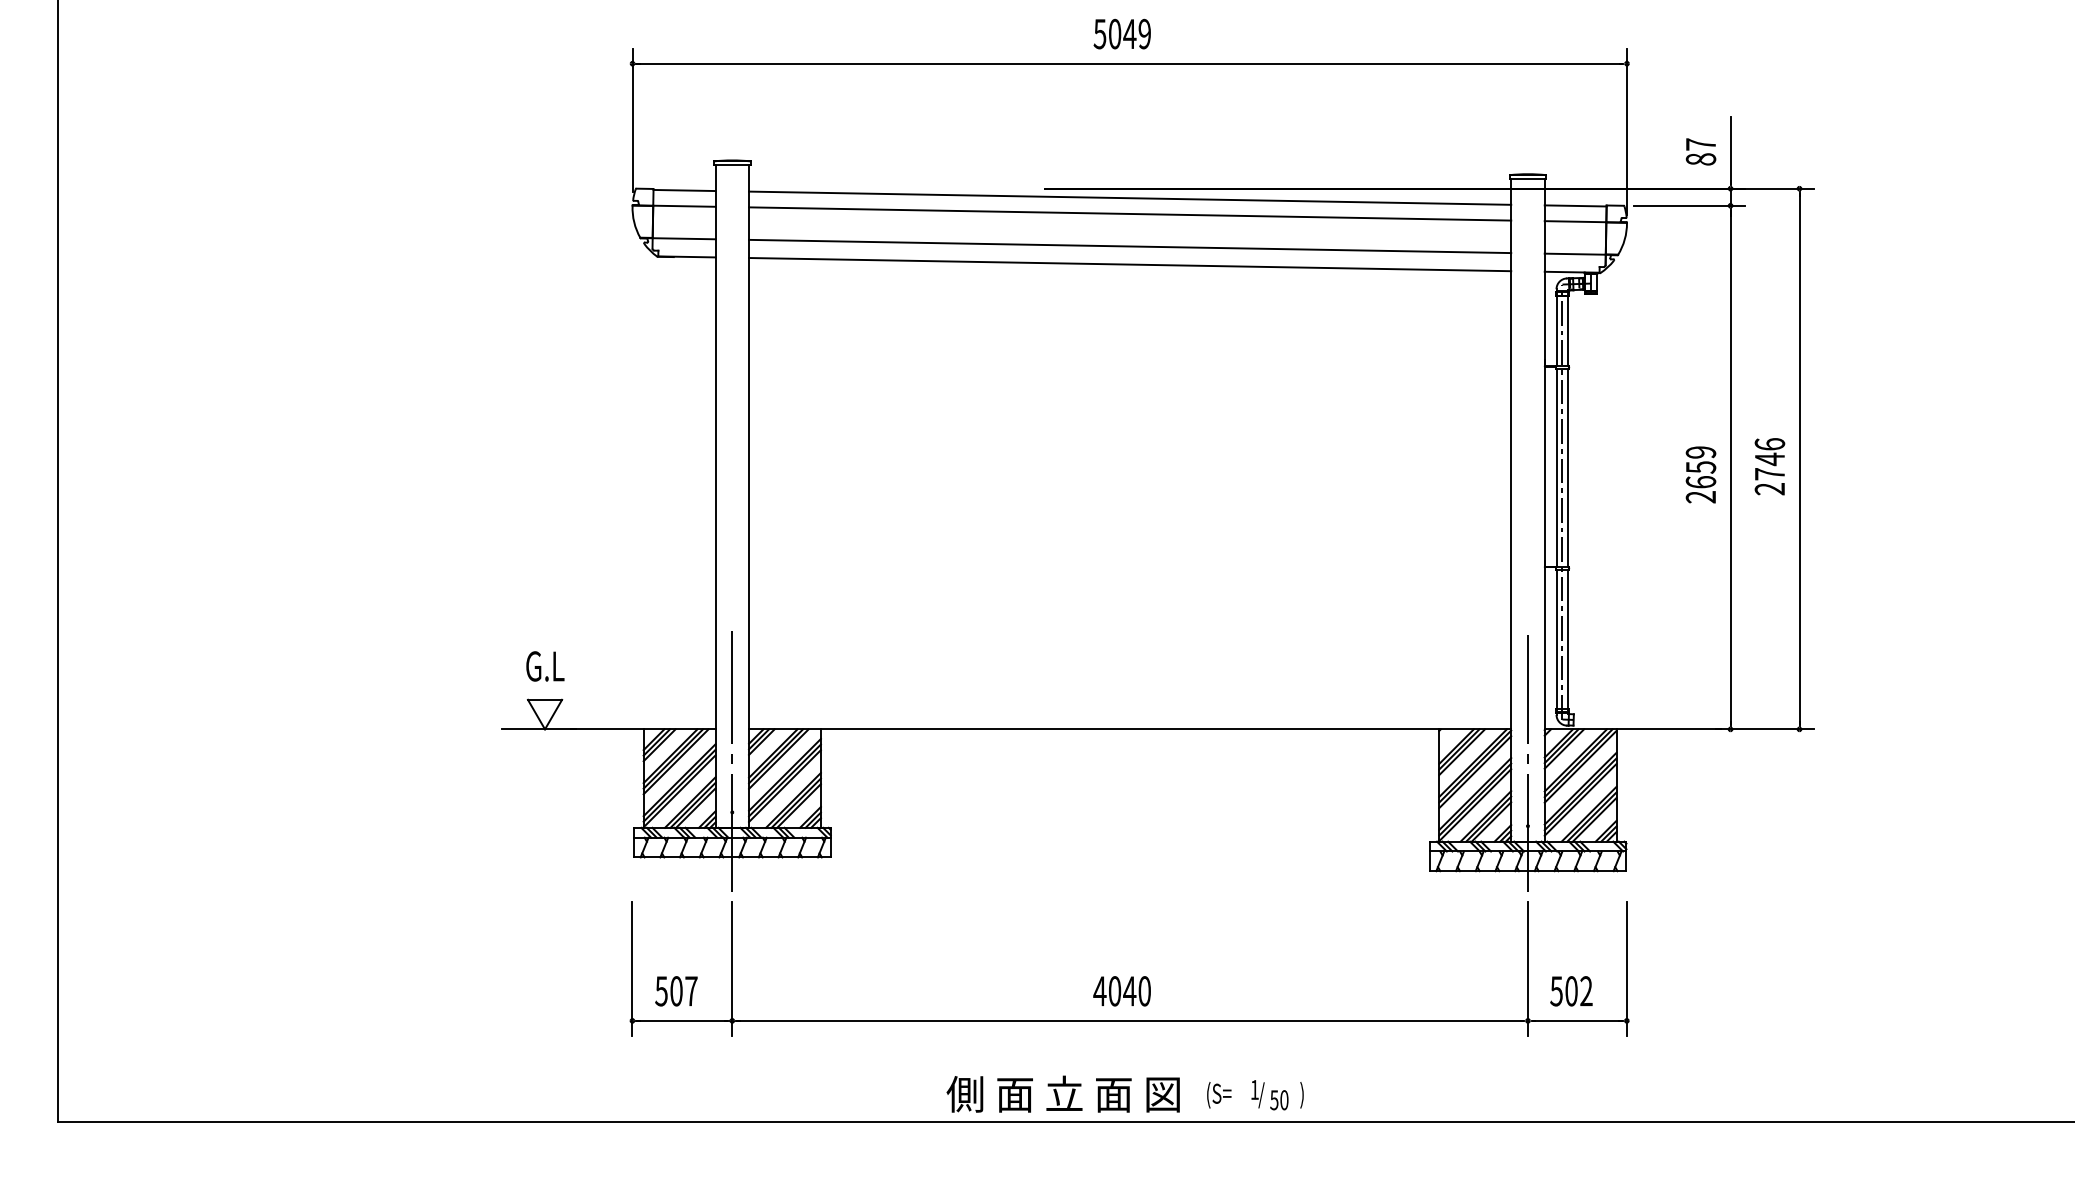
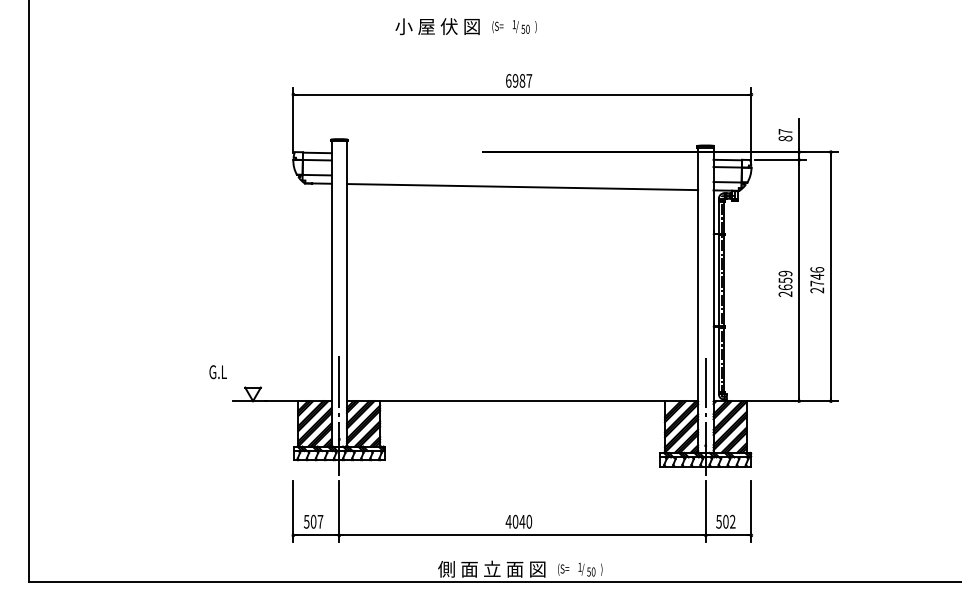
text: (1121, 33) -> (518, 80), 5049 -> 6987
line: (1129, 198) -> (522, 156), removed
line: (1129, 213) -> (522, 163), removed
line: (1129, 245) -> (522, 178), removed
text: (543, 667) -> (217, 372), moved

